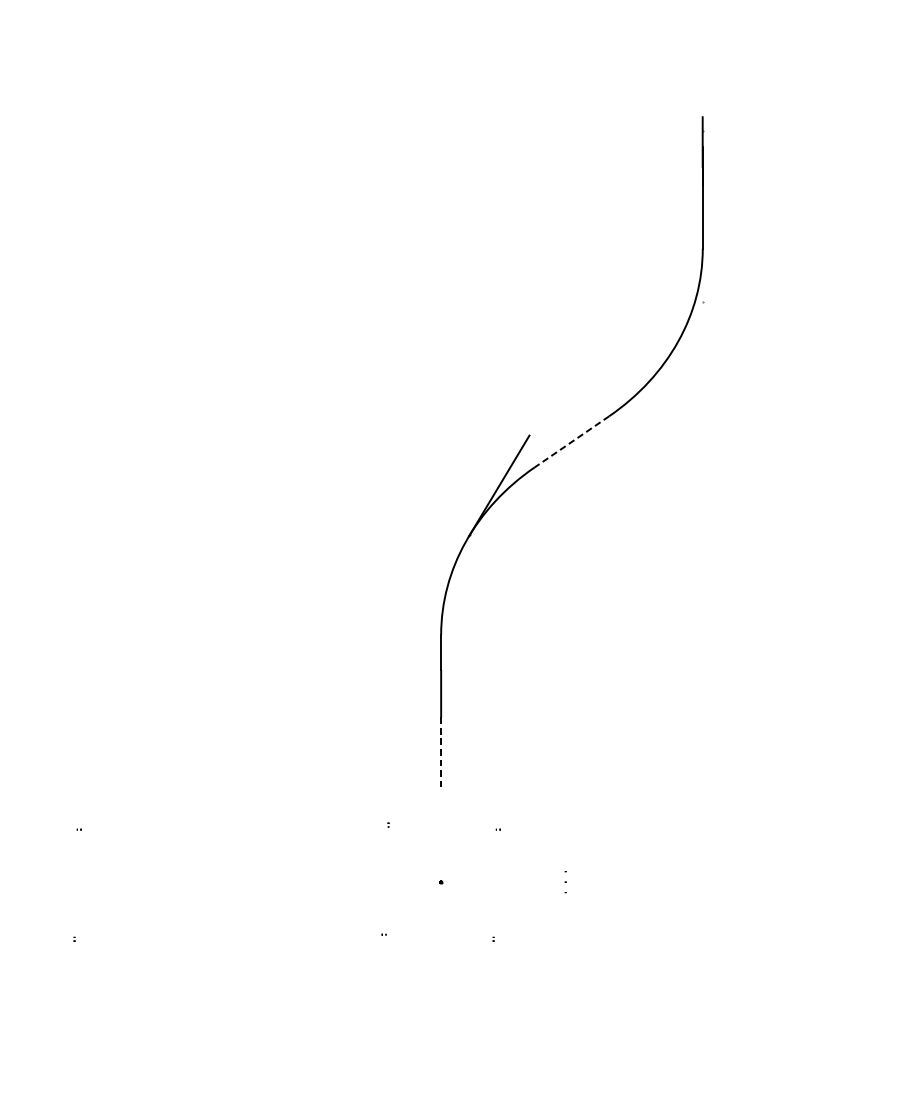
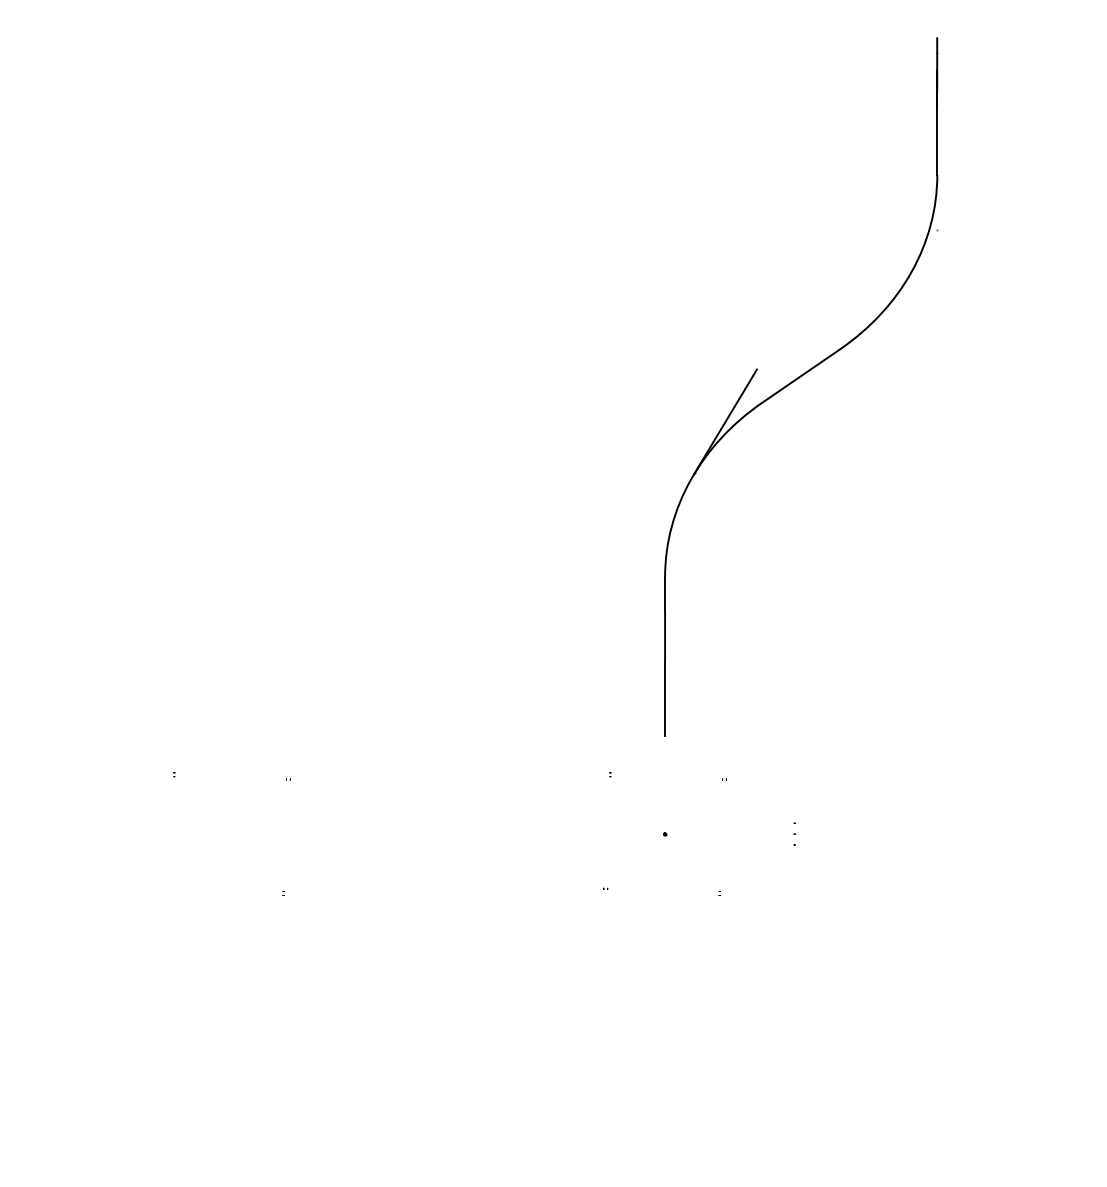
line: (571, 442) -> (800, 376), dashed -> solid
line: (441, 751) -> (665, 698), dashed -> solid

